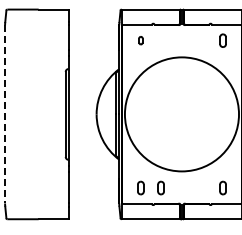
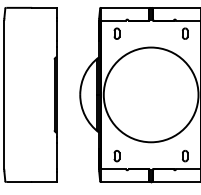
part: (140, 40) -> (116, 33), size x1.67
line: (5, 114) -> (4, 95), dashed -> solid
part: (160, 187) -> (133, 155), removed

